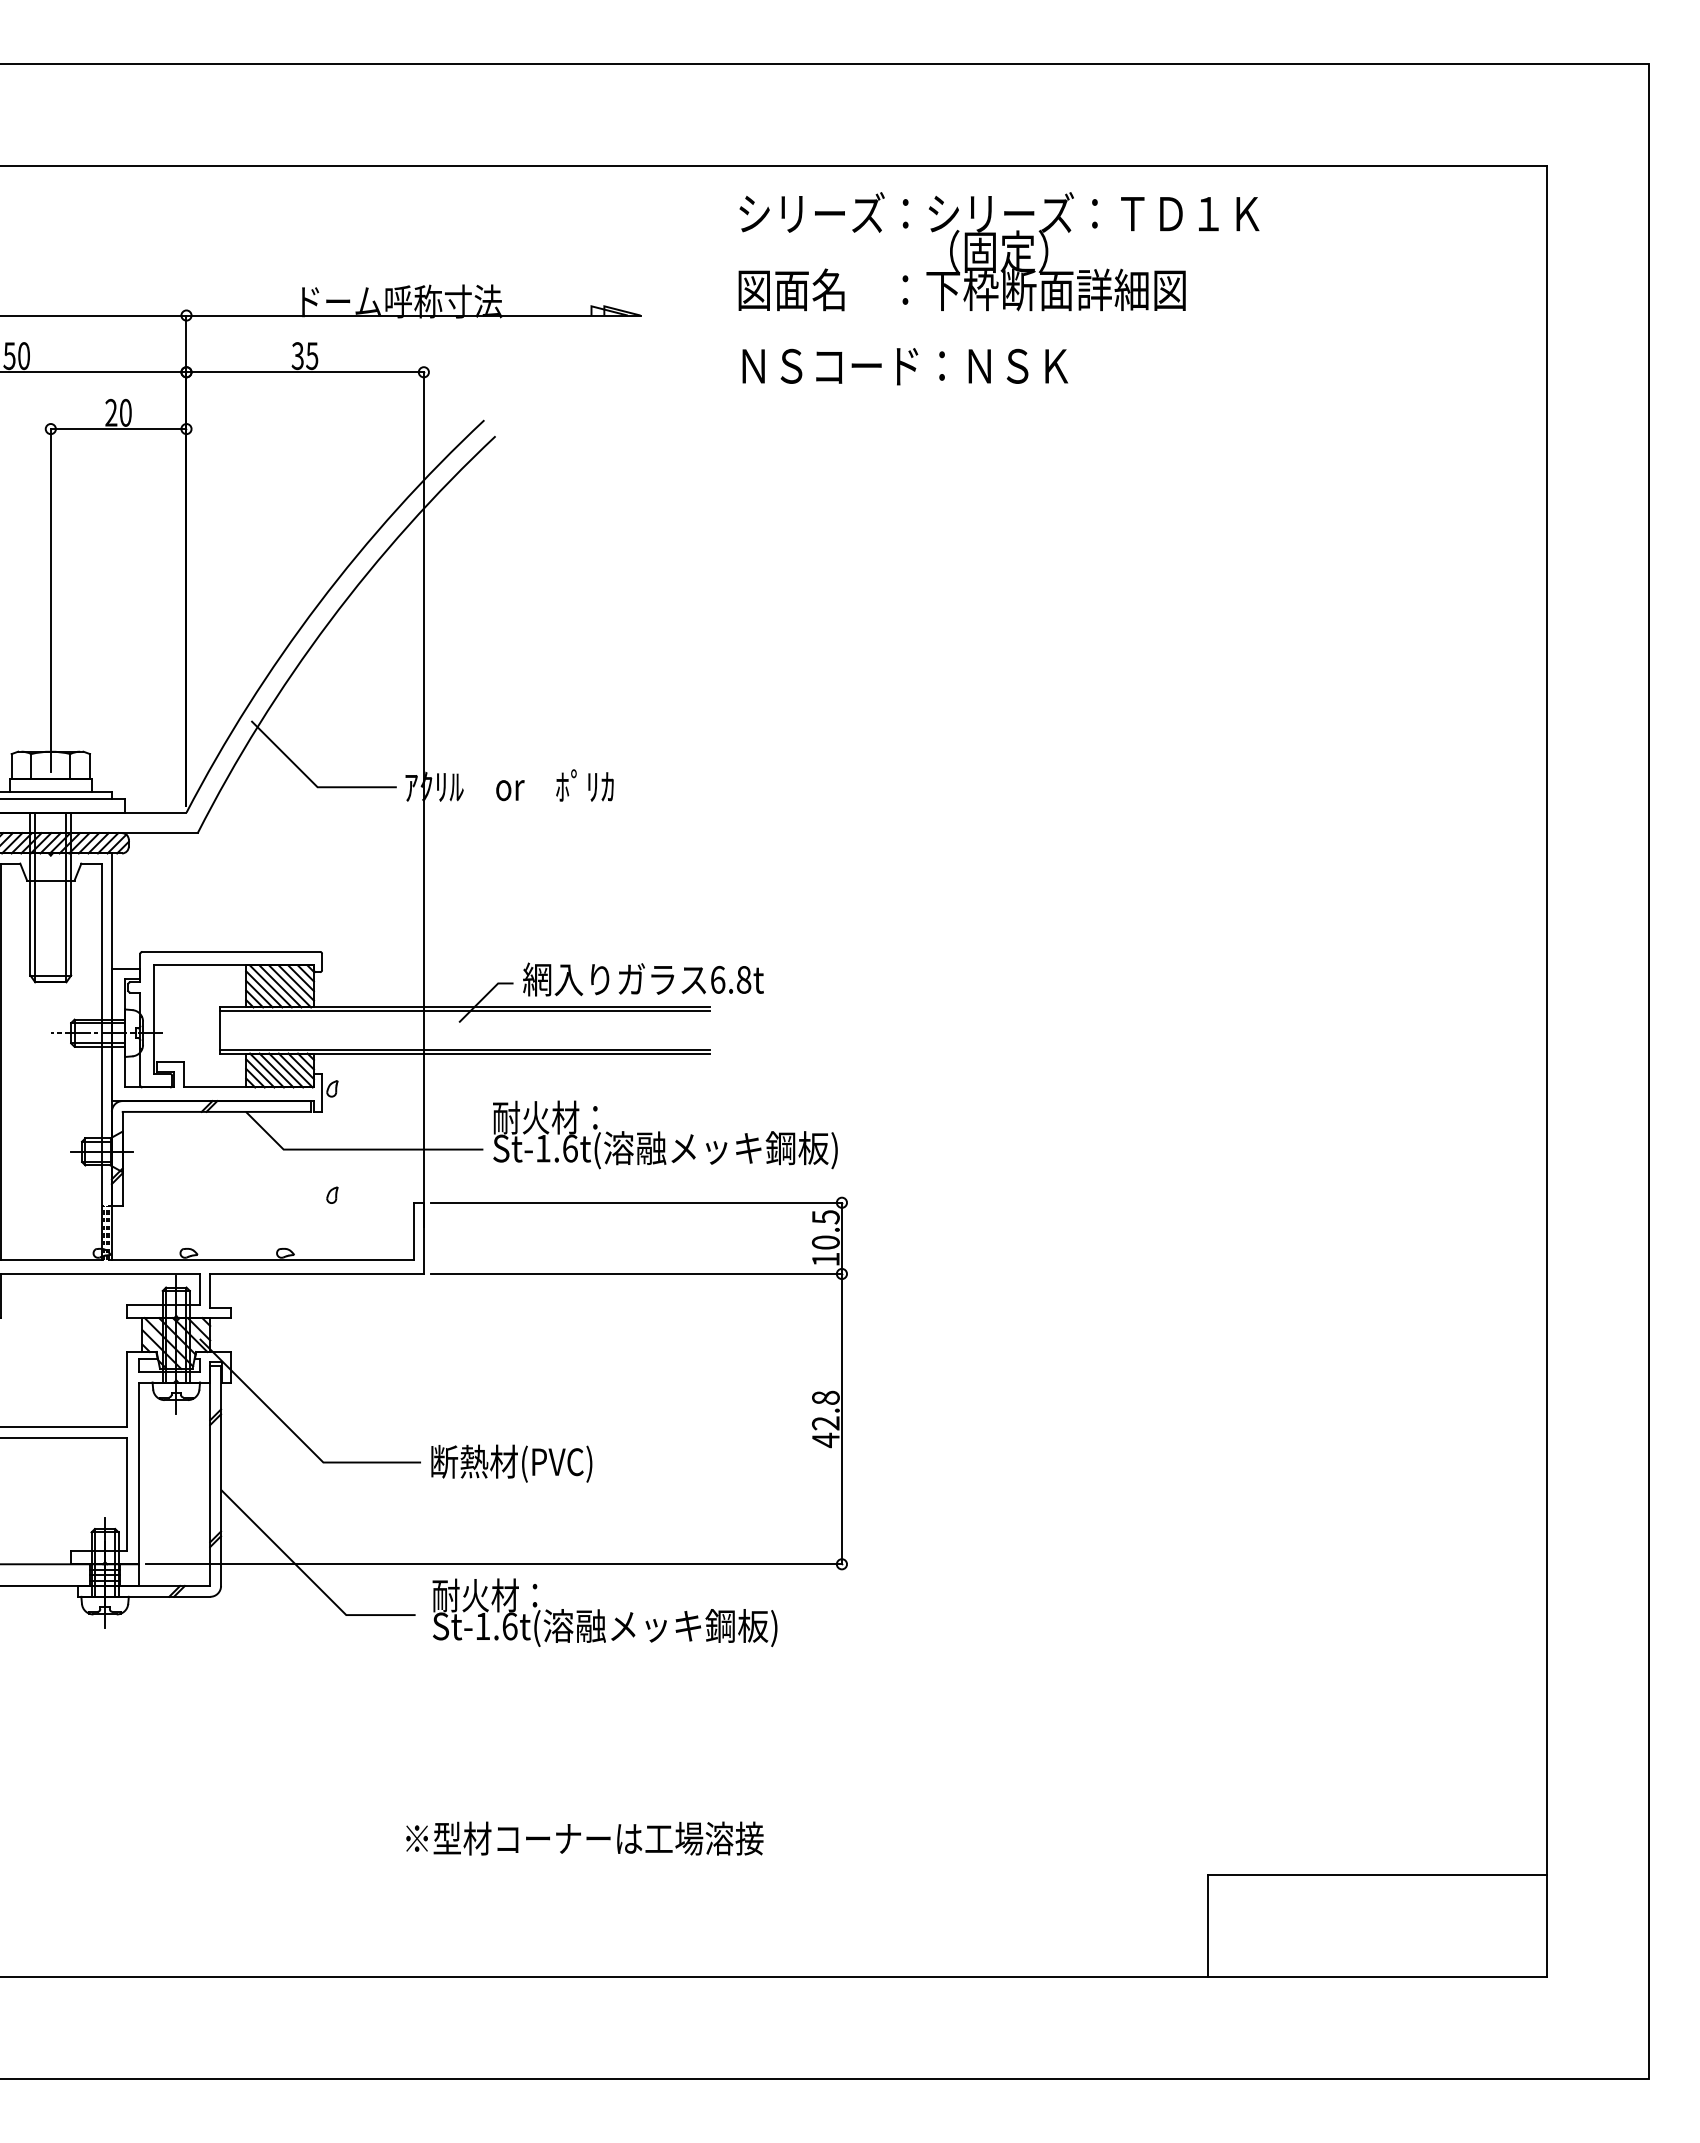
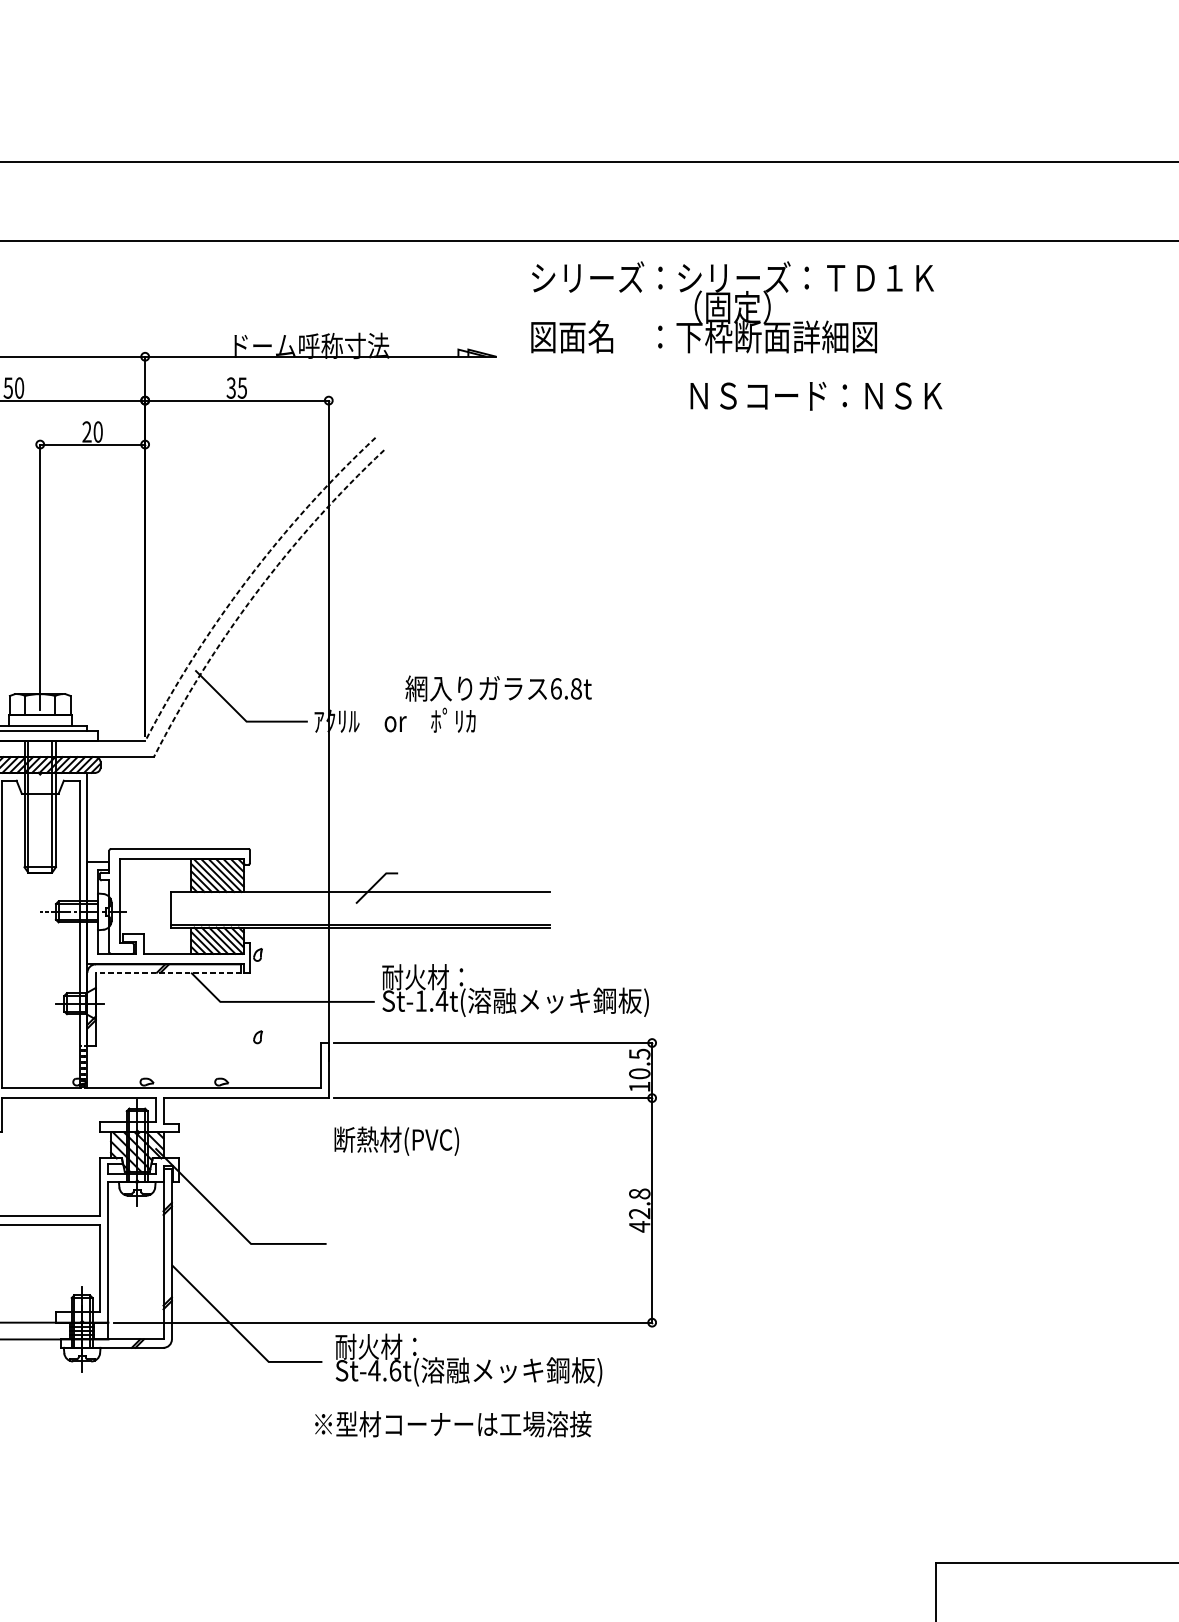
text: (998, 251) -> (732, 307), moved
text: (905, 366) -> (816, 396), moved
arc: (318, 603) -> (247, 579), solid -> dashed
arc: (329, 621) -> (255, 593), solid -> dashed
text: (643, 979) -> (498, 688), moved
line: (465, 1010) -> (360, 894), removed
line: (216, 1111) -> (168, 972), solid -> dashed
text: (570, 1148) -> (442, 1001), St-1.6t( -> St-1.4t(
text: (511, 1463) -> (396, 1141), moved
text: (482, 1626) -> (374, 1370), St-1.6t( -> St-4.6t(
text: (584, 1838) -> (453, 1424), moved

